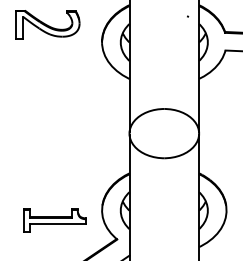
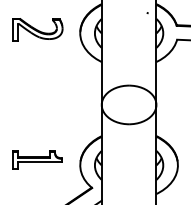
part: (47, 24) -> (37, 29), moved
part: (54, 220) -> (36, 159), moved

